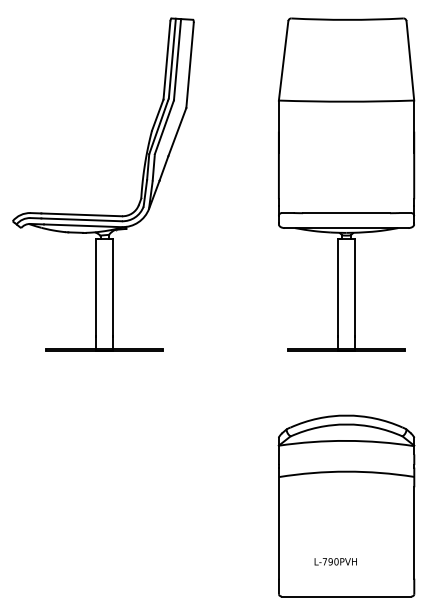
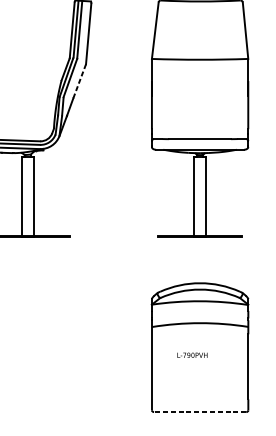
line: (177, 132) -> (79, 81), solid -> dashed
text: (335, 561) -> (192, 355), moved
line: (346, 596) -> (200, 412), solid -> dashed

